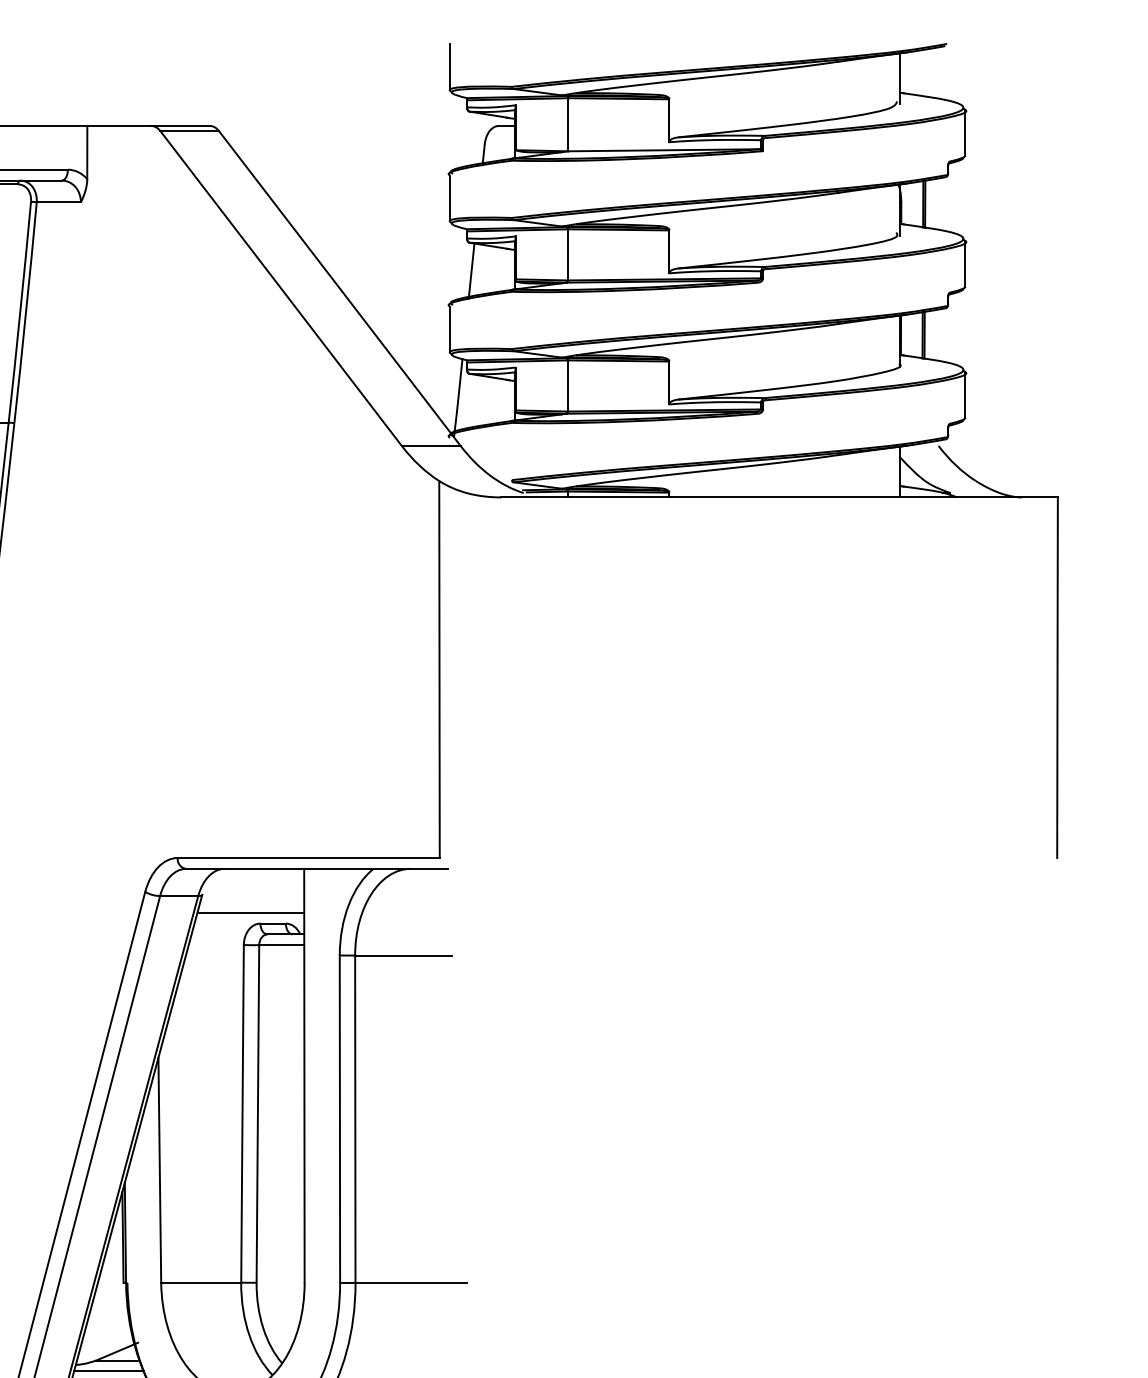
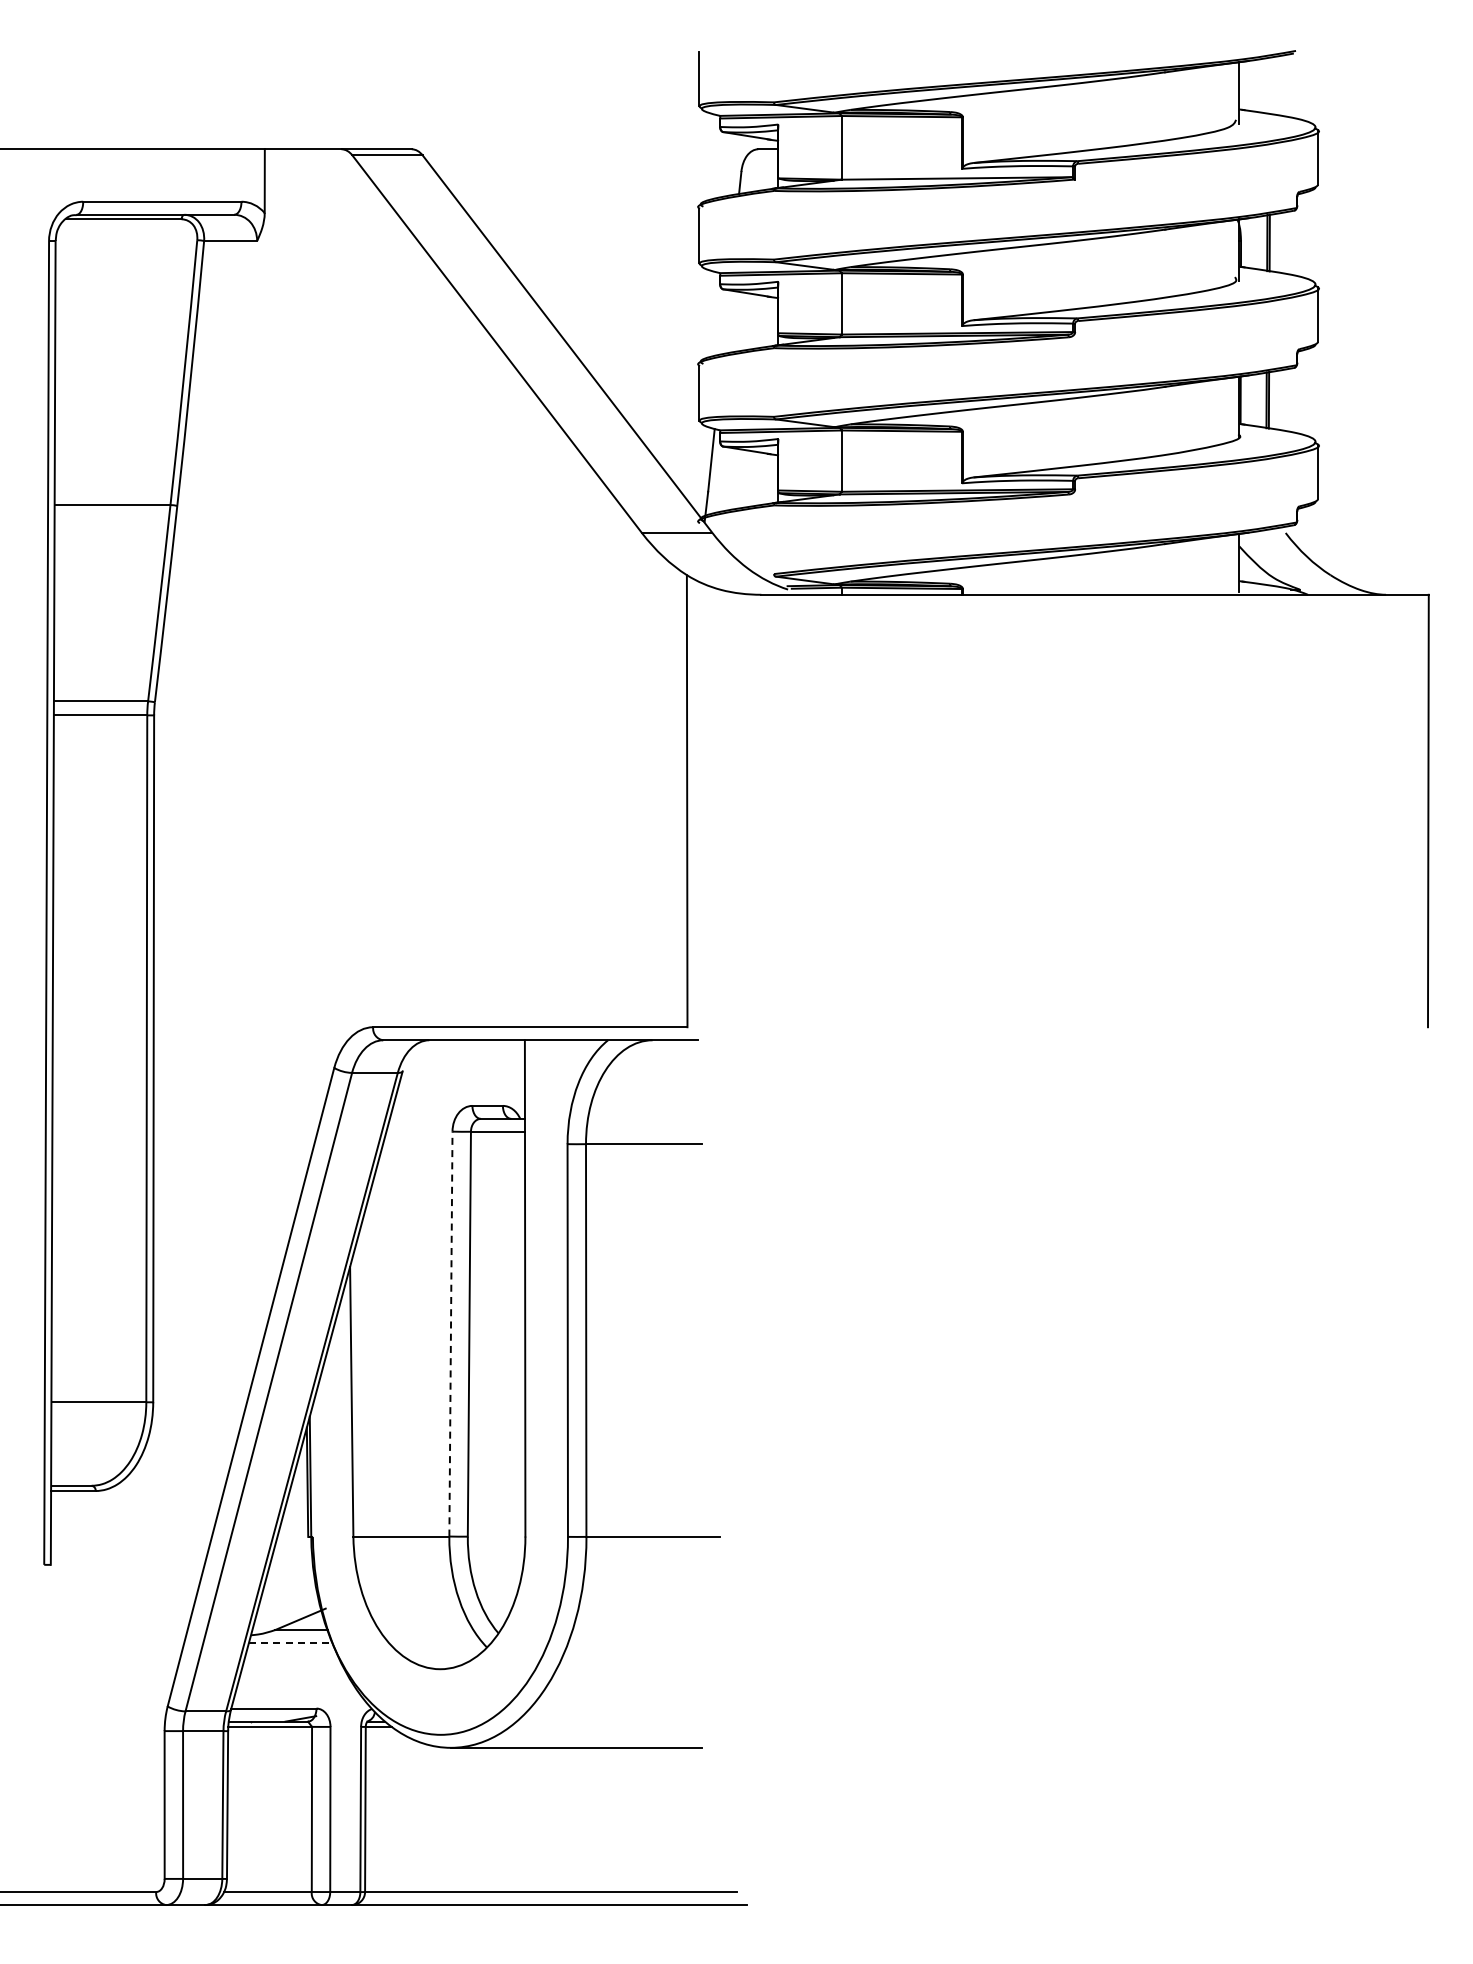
line: (471, 271) -> (725, 323), removed
line: (250, 912) -> (460, 1092), removed
line: (242, 1113) -> (450, 1333), solid -> dashed
line: (108, 1371) -> (290, 1643), solid -> dashed

